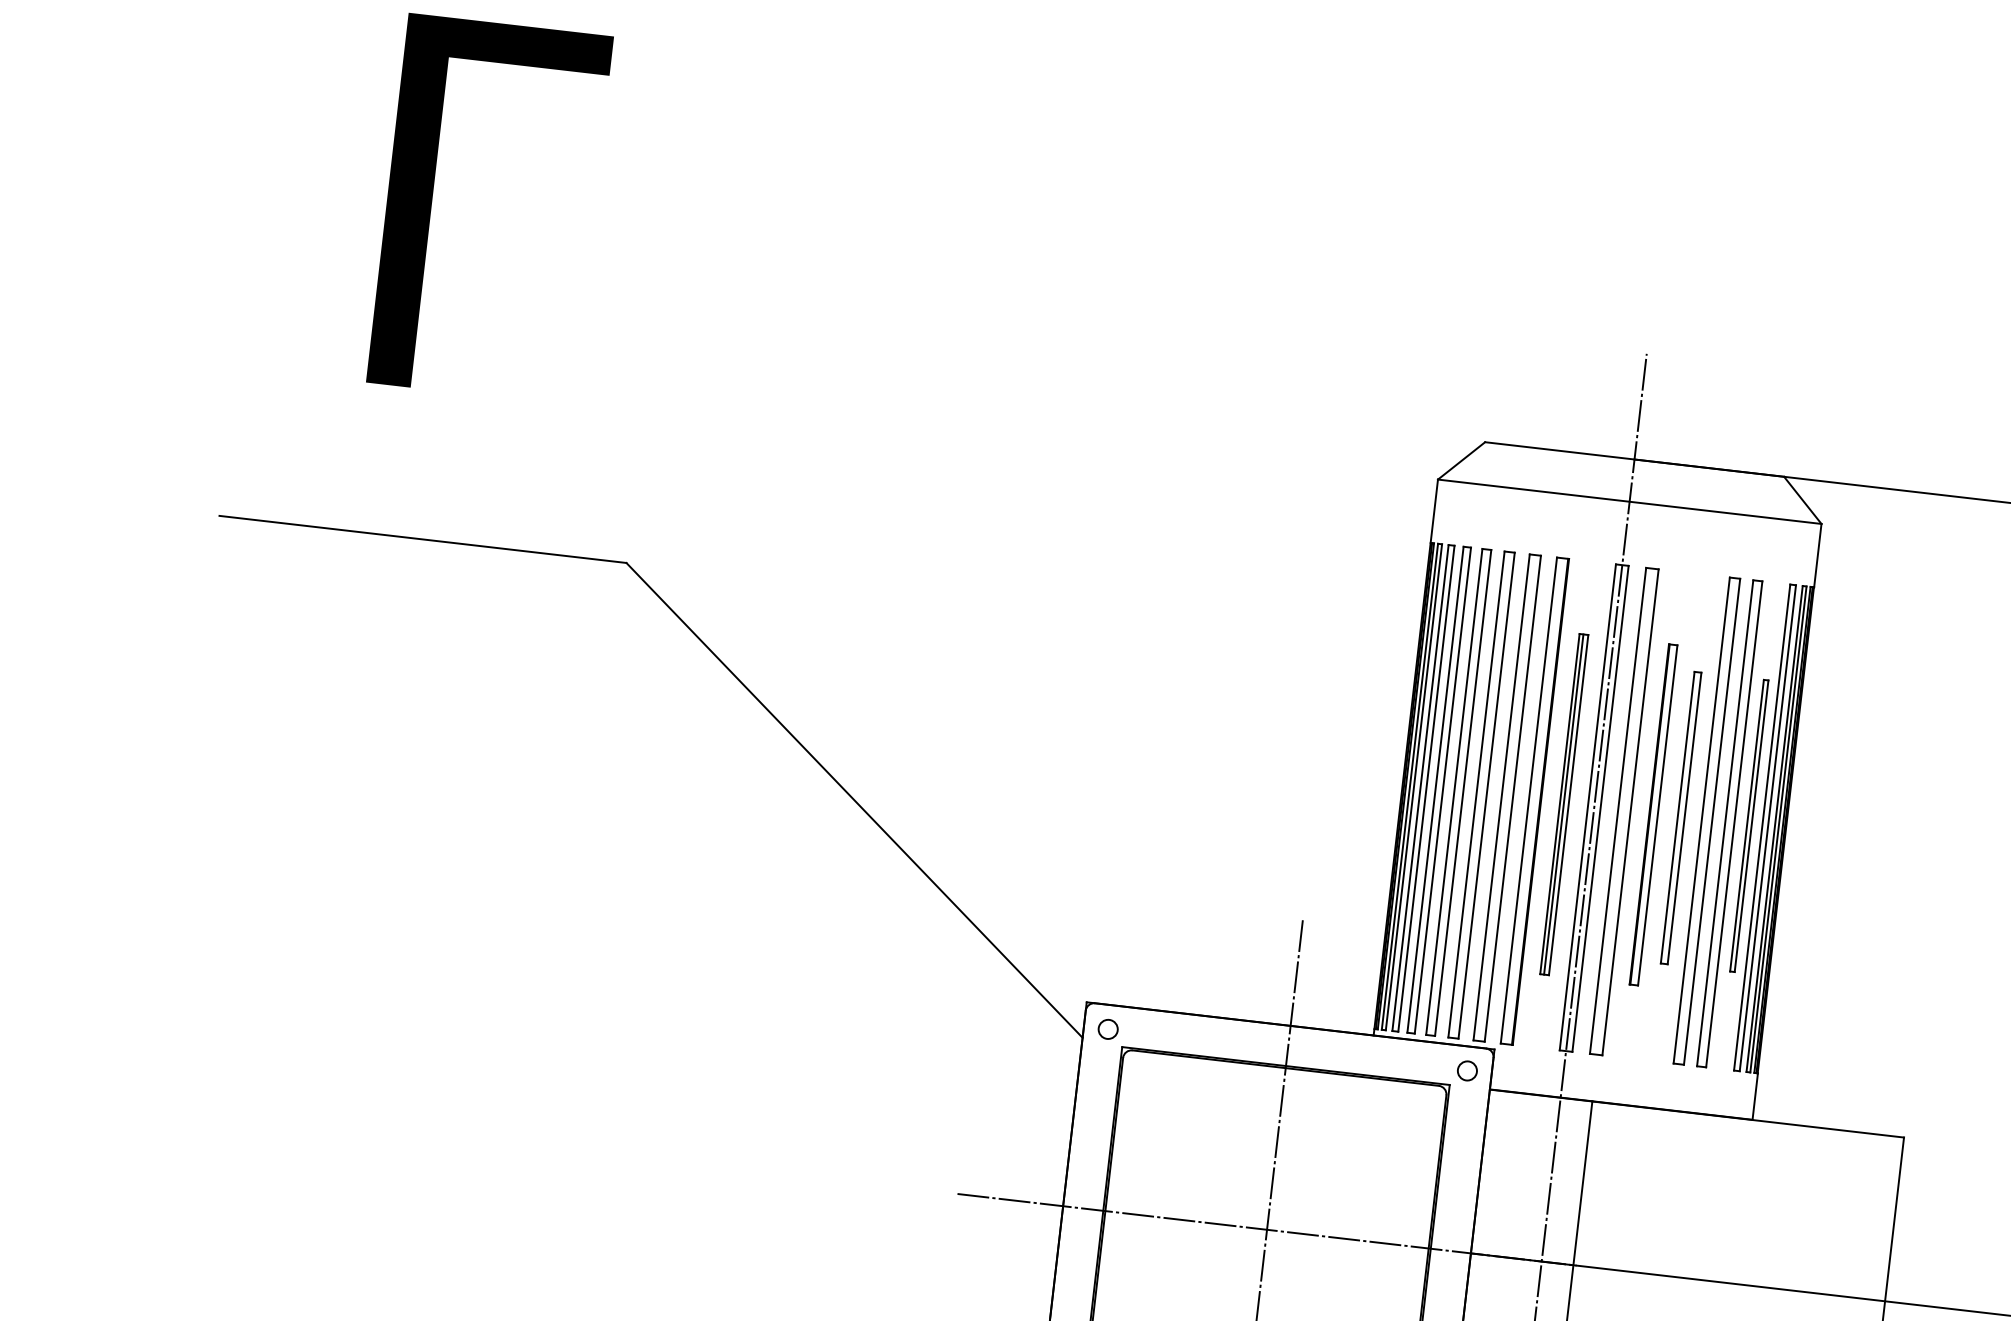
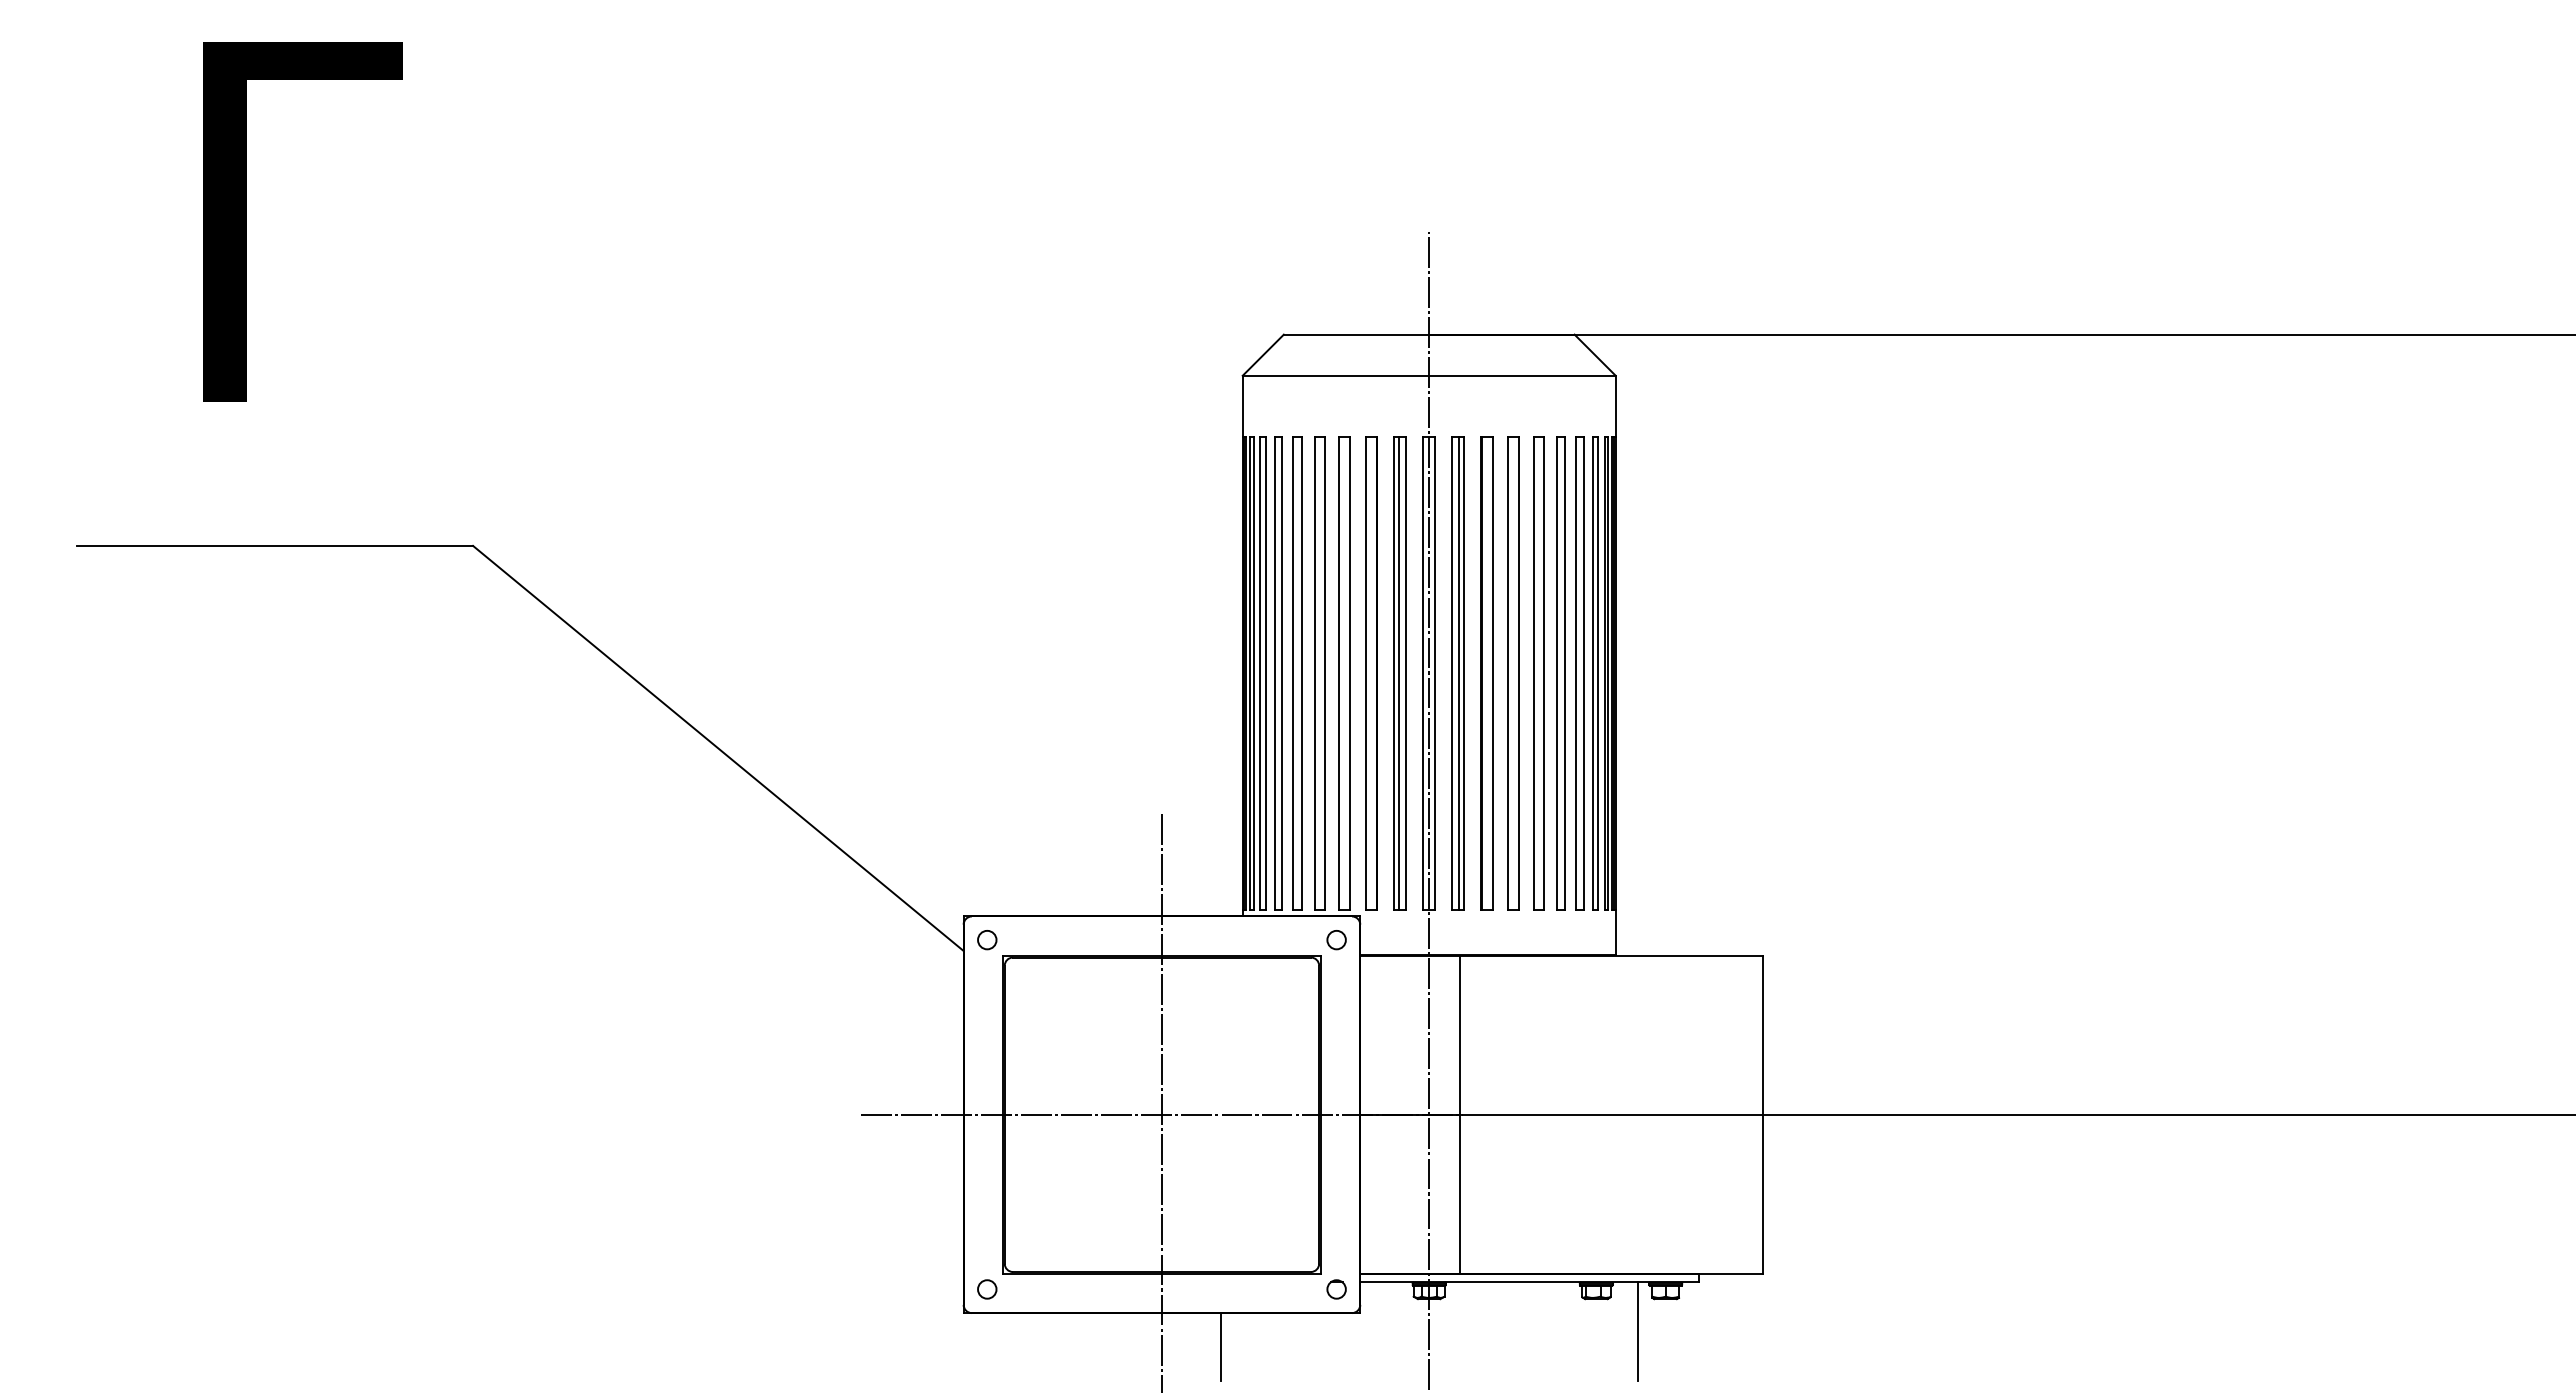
part: (1563, 804) -> (1399, 673), size x1.43
line: (1624, 811) -> (1458, 673), added
part: (1653, 814) -> (1486, 673), size x1.43
part: (1680, 817) -> (1513, 673), size x1.67
part: (1748, 825) -> (1579, 673), size x1.67

